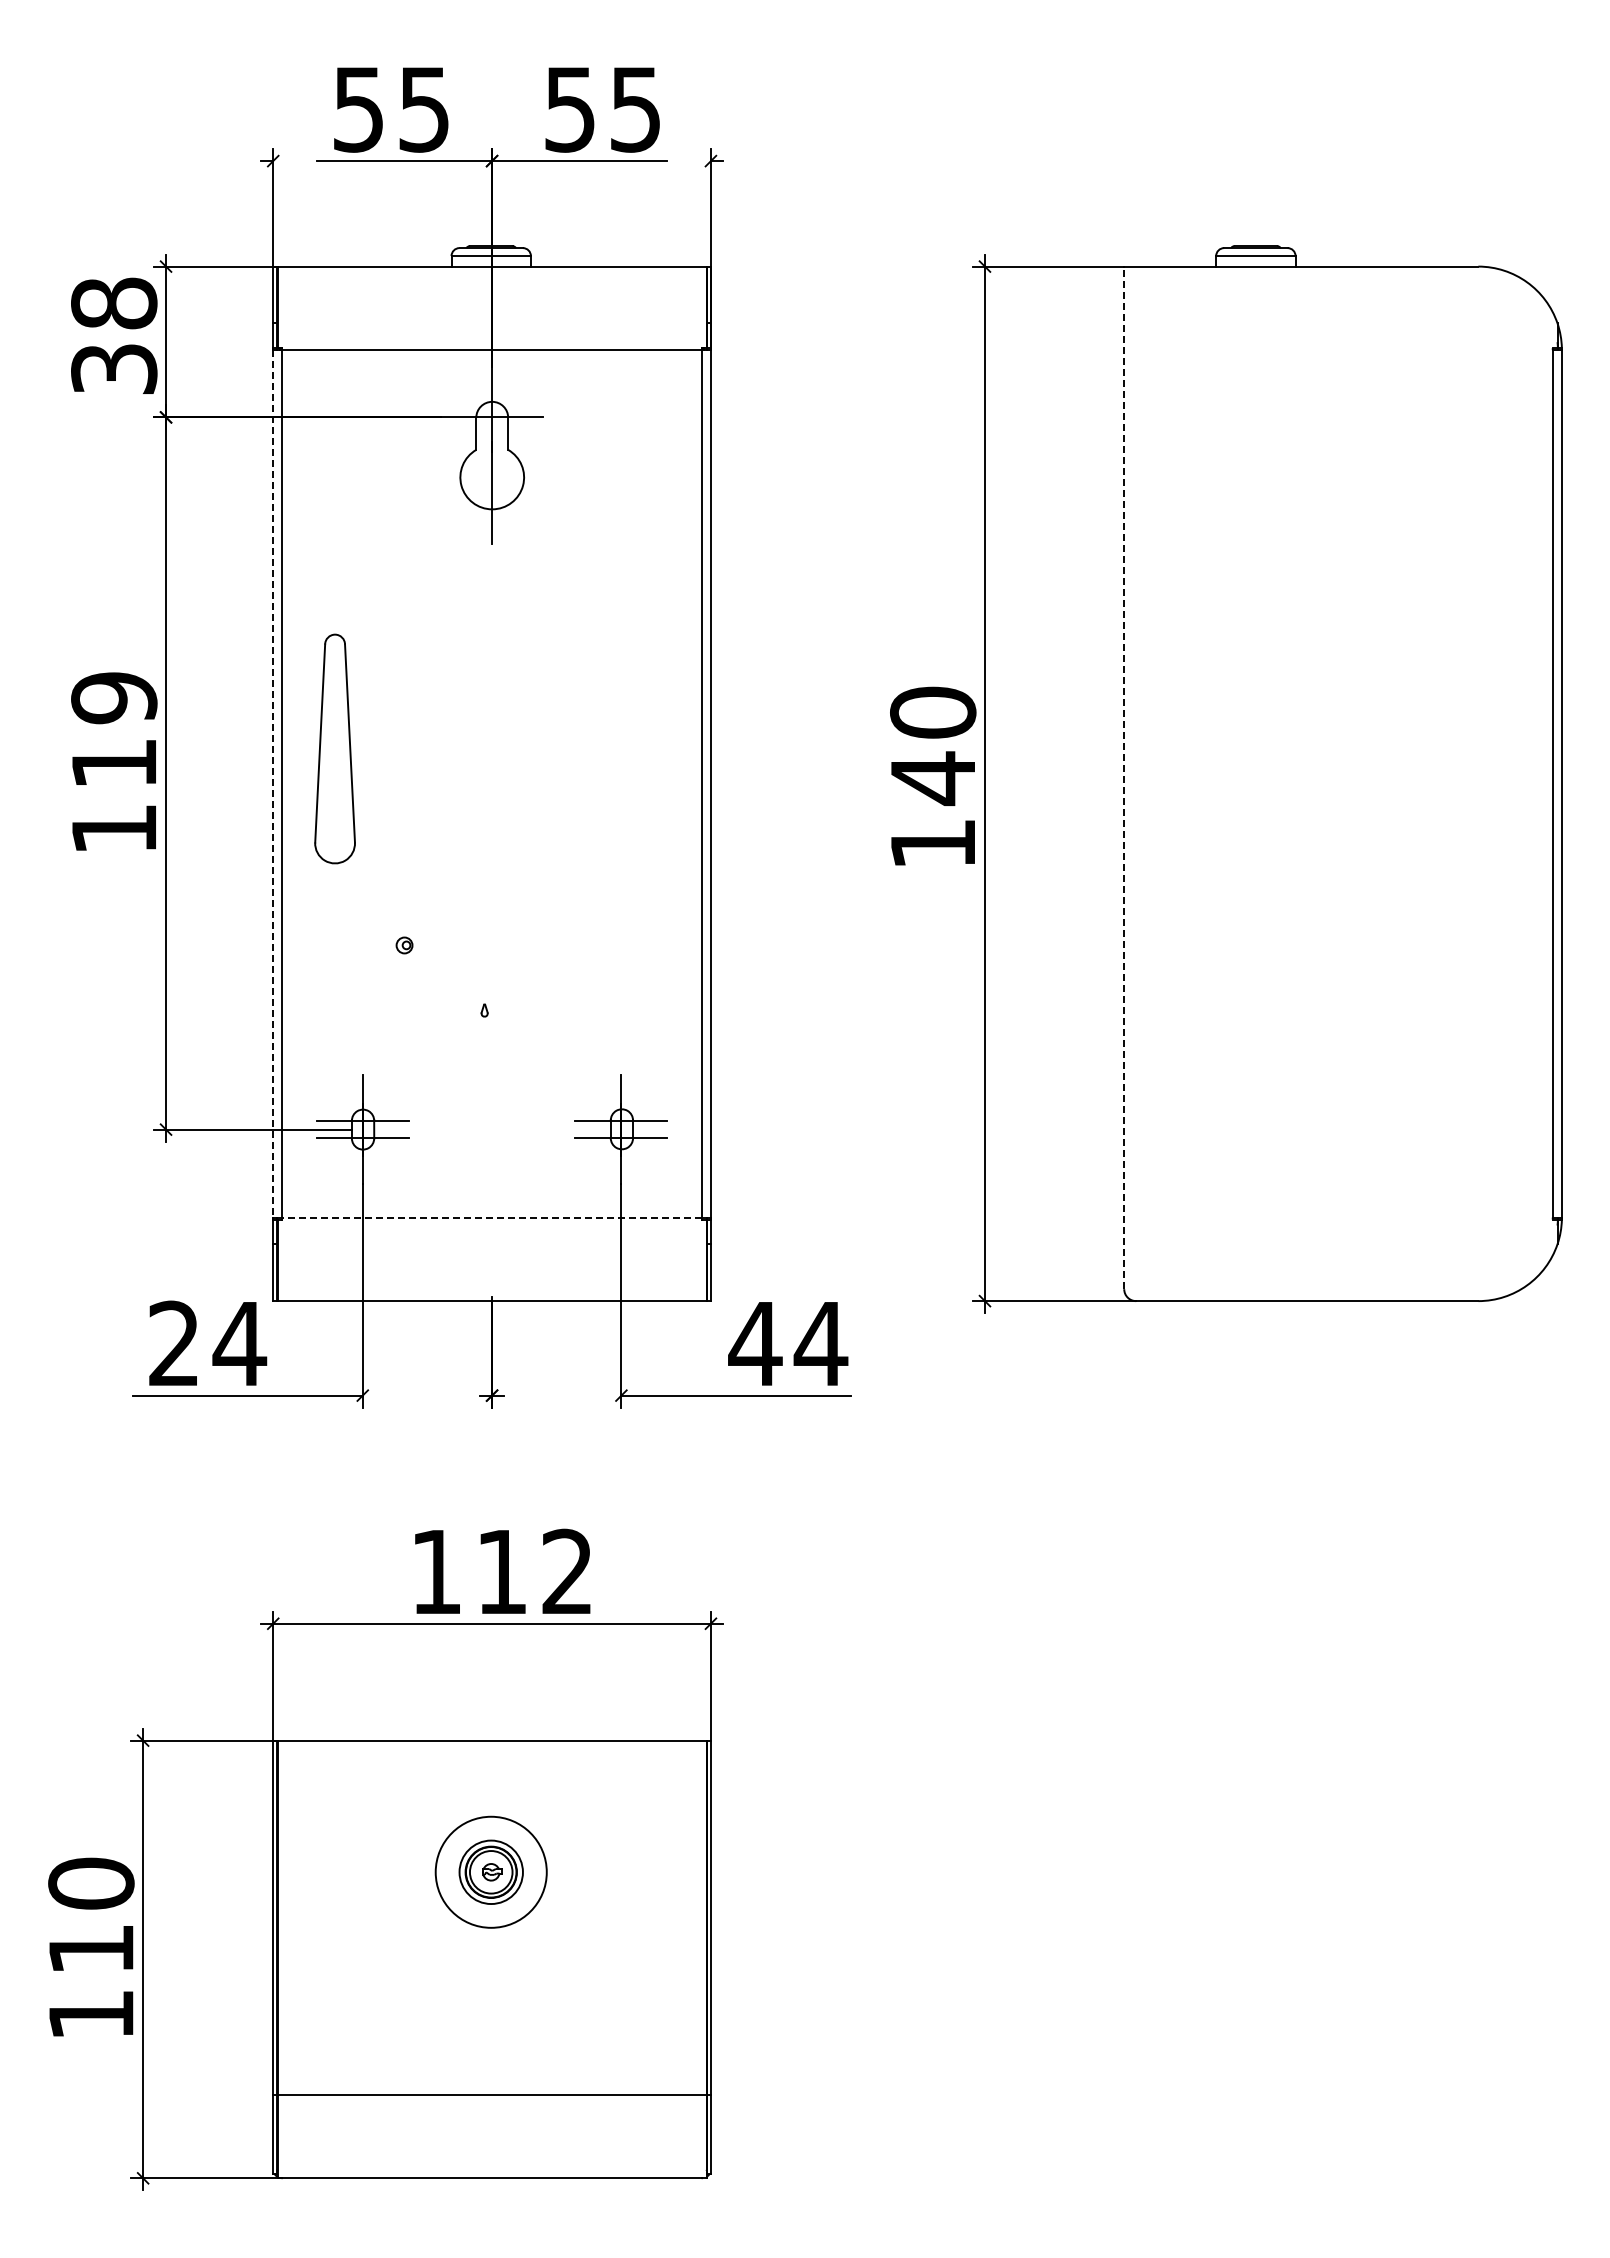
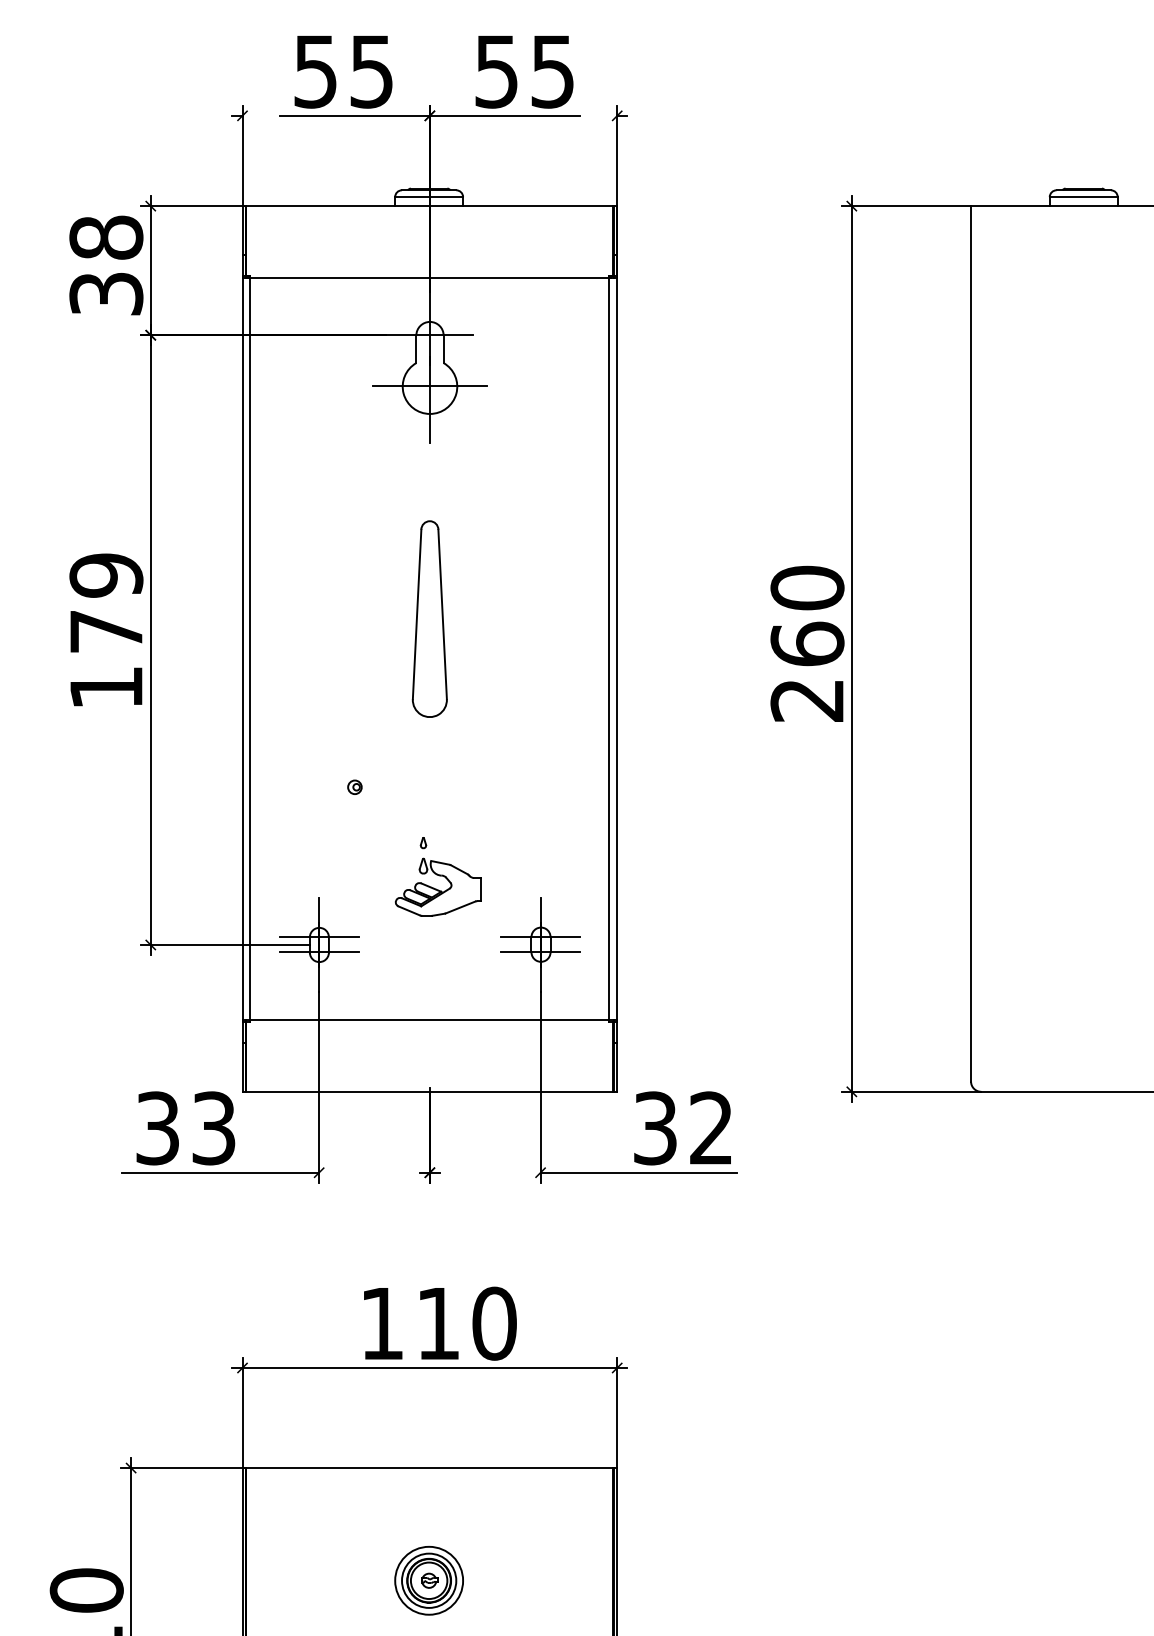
line: (491, 477) -> (429, 386), added
part: (334, 748) -> (429, 618), moved
text: (113, 763) -> (105, 631), 119 -> 179
line: (1124, 777) -> (971, 643), dashed -> solid
line: (273, 783) -> (242, 648), dashed -> solid
text: (933, 810) -> (807, 671), 140 -> 260
part: (501, 1062) -> (437, 887), added
line: (492, 1217) -> (430, 1020), dashed -> solid
text: (208, 1343) -> (187, 1128), 24 -> 33
text: (788, 1343) -> (683, 1128), 44 -> 32
text: (567, 1571) -> (494, 1323), 112 -> 110
circle: (490, 1871) -> (428, 1580), size x0.71

